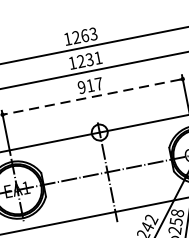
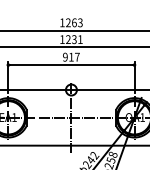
line: (91, 97) -> (70, 65), dashed -> solid

